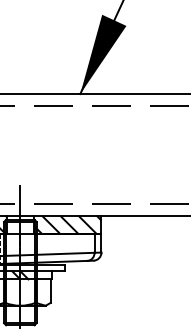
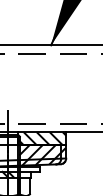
hatch: (67, 247) -> (41, 154), added

